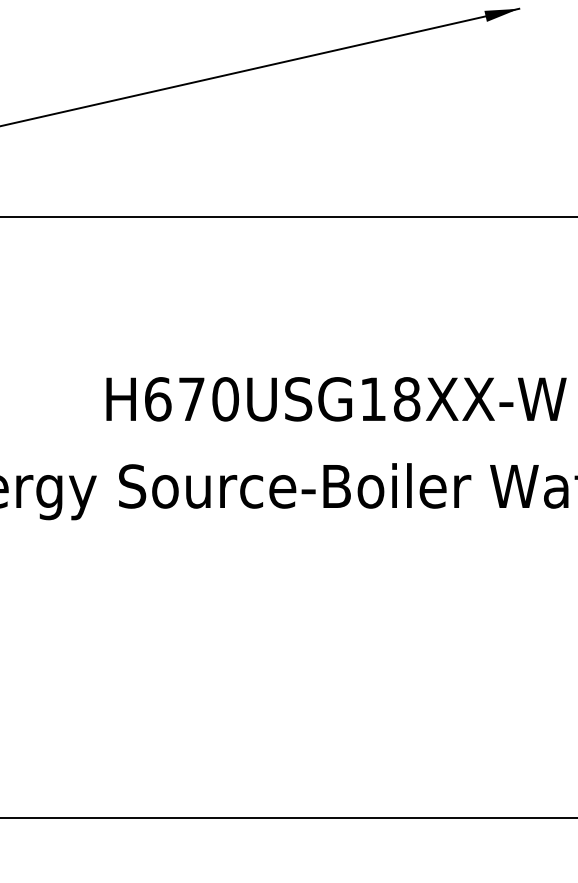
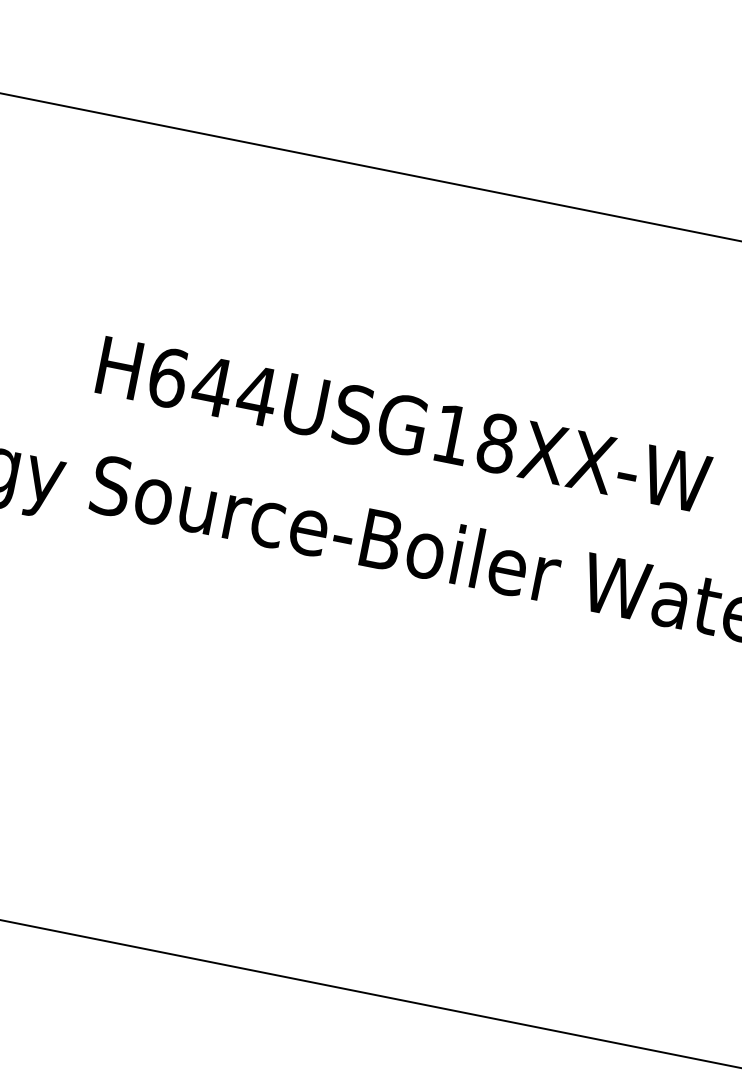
text: (208, 399) -> (234, 391), H670USG18XX-W -> H644USG18XX-W

